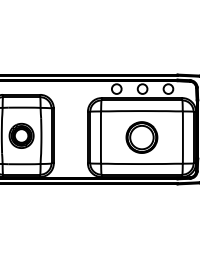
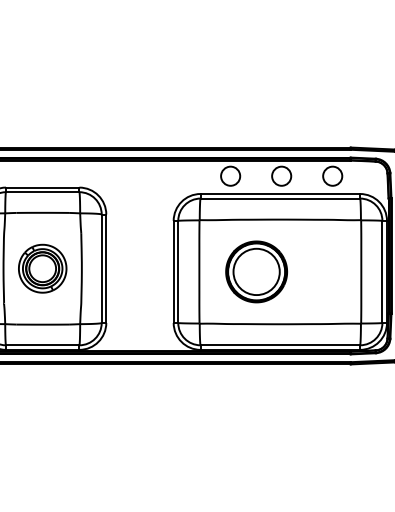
part: (141, 137) -> (255, 271), moved

